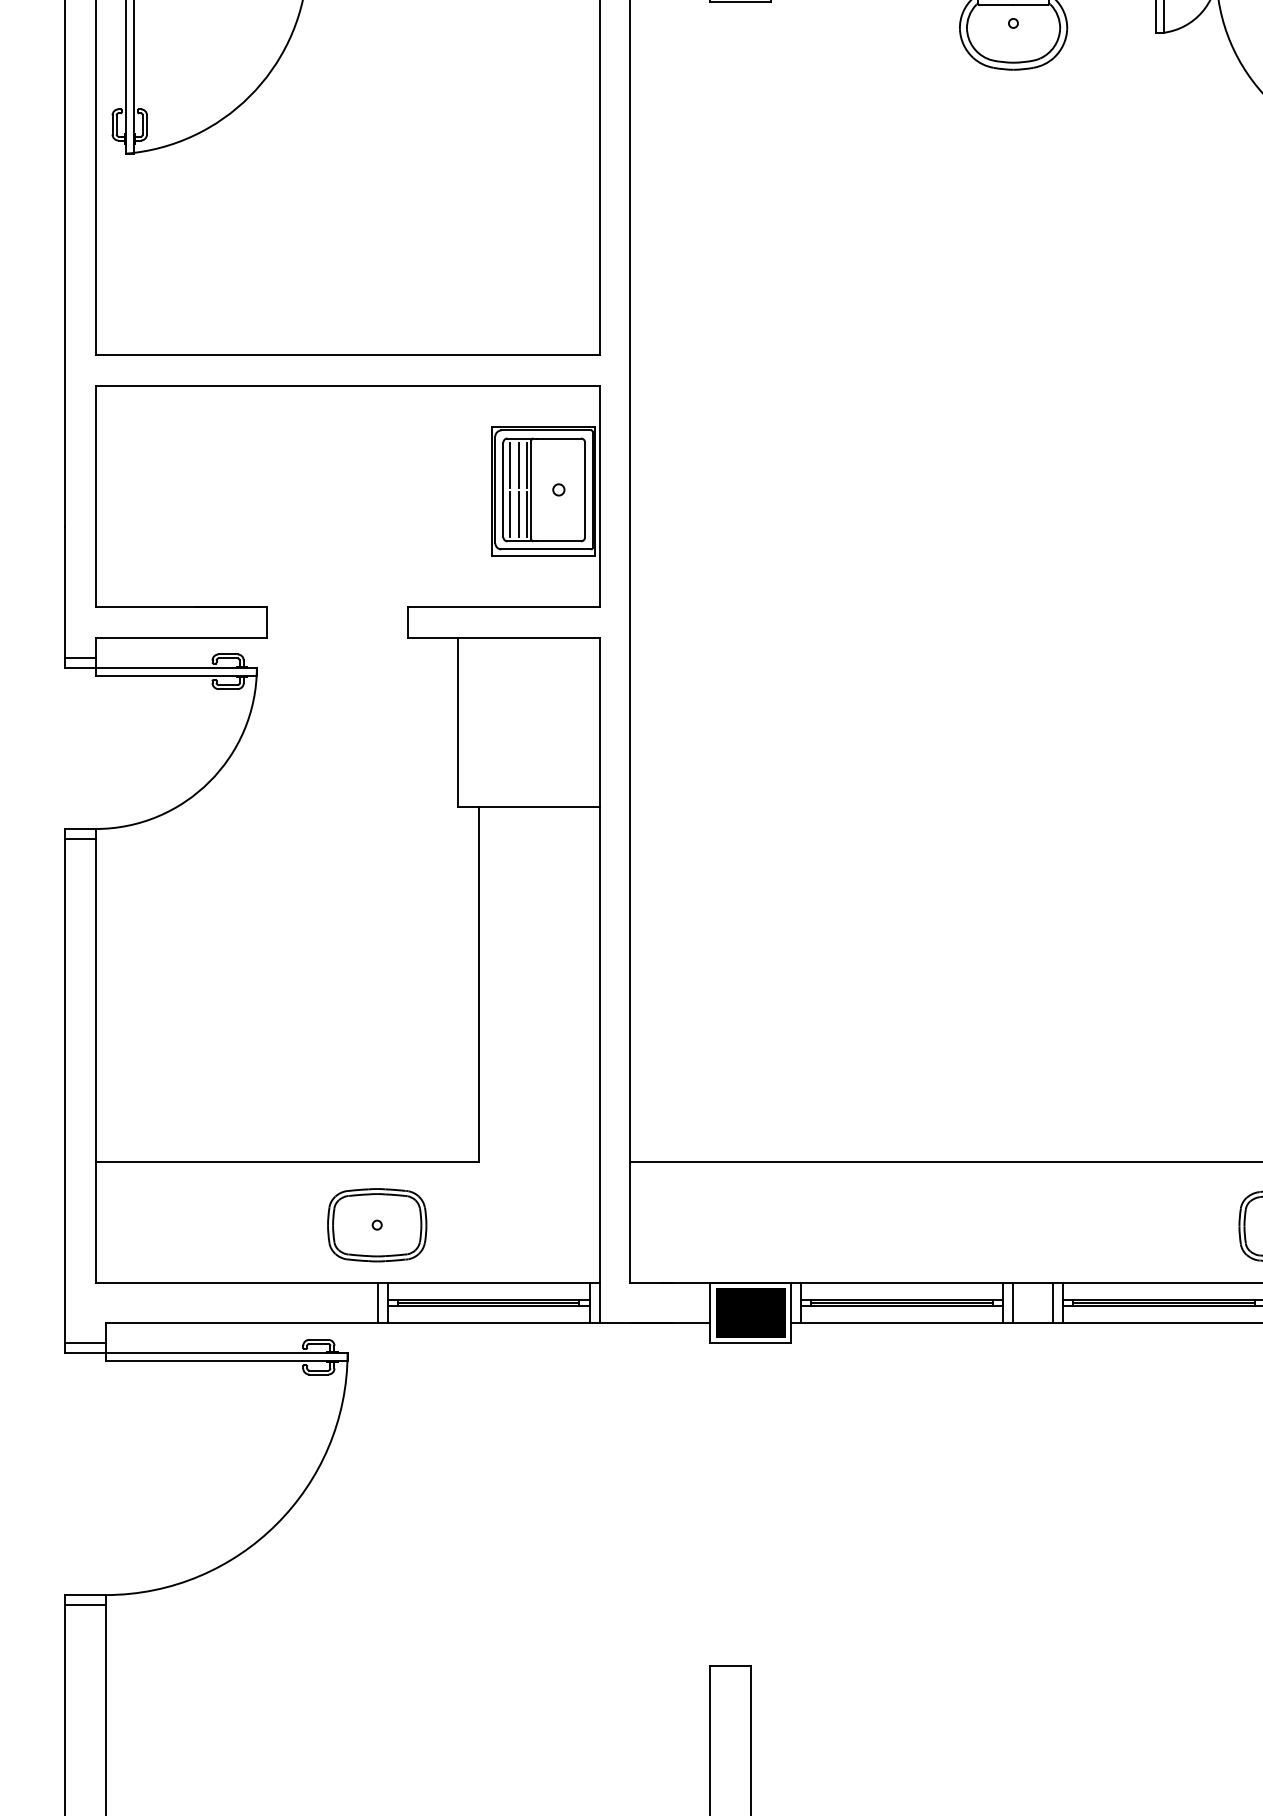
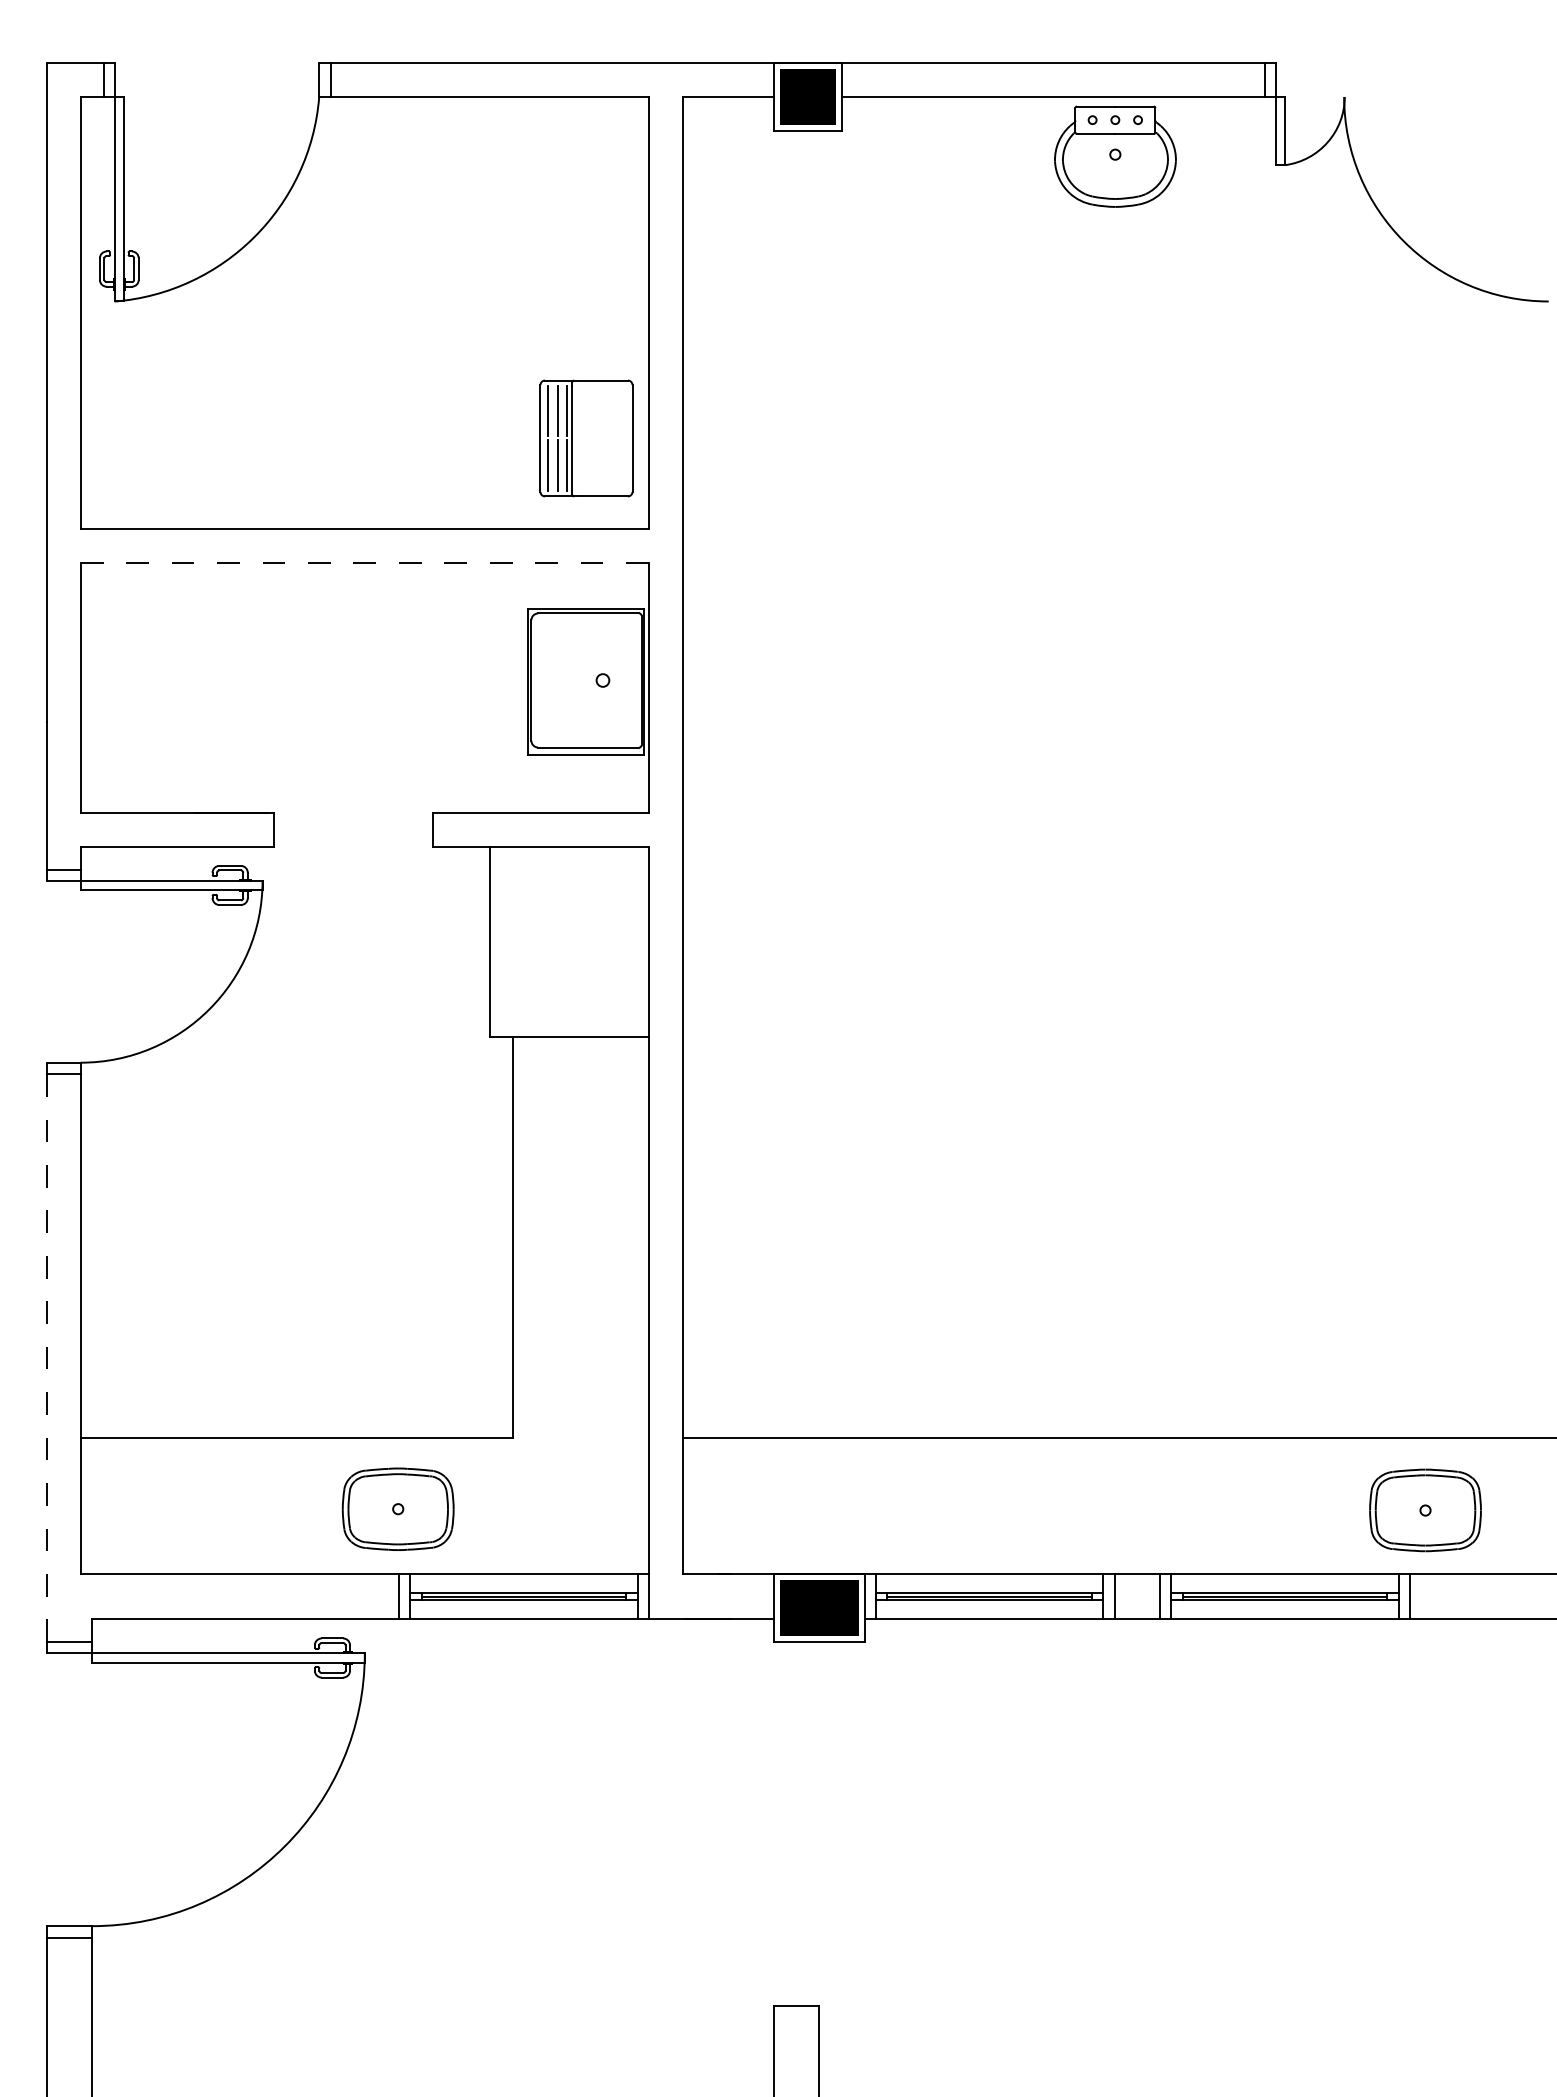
line: (348, 385) -> (365, 562), solid -> dashed
part: (544, 489) -> (586, 438), moved
line: (65, 1091) -> (46, 1358), solid -> dashed

